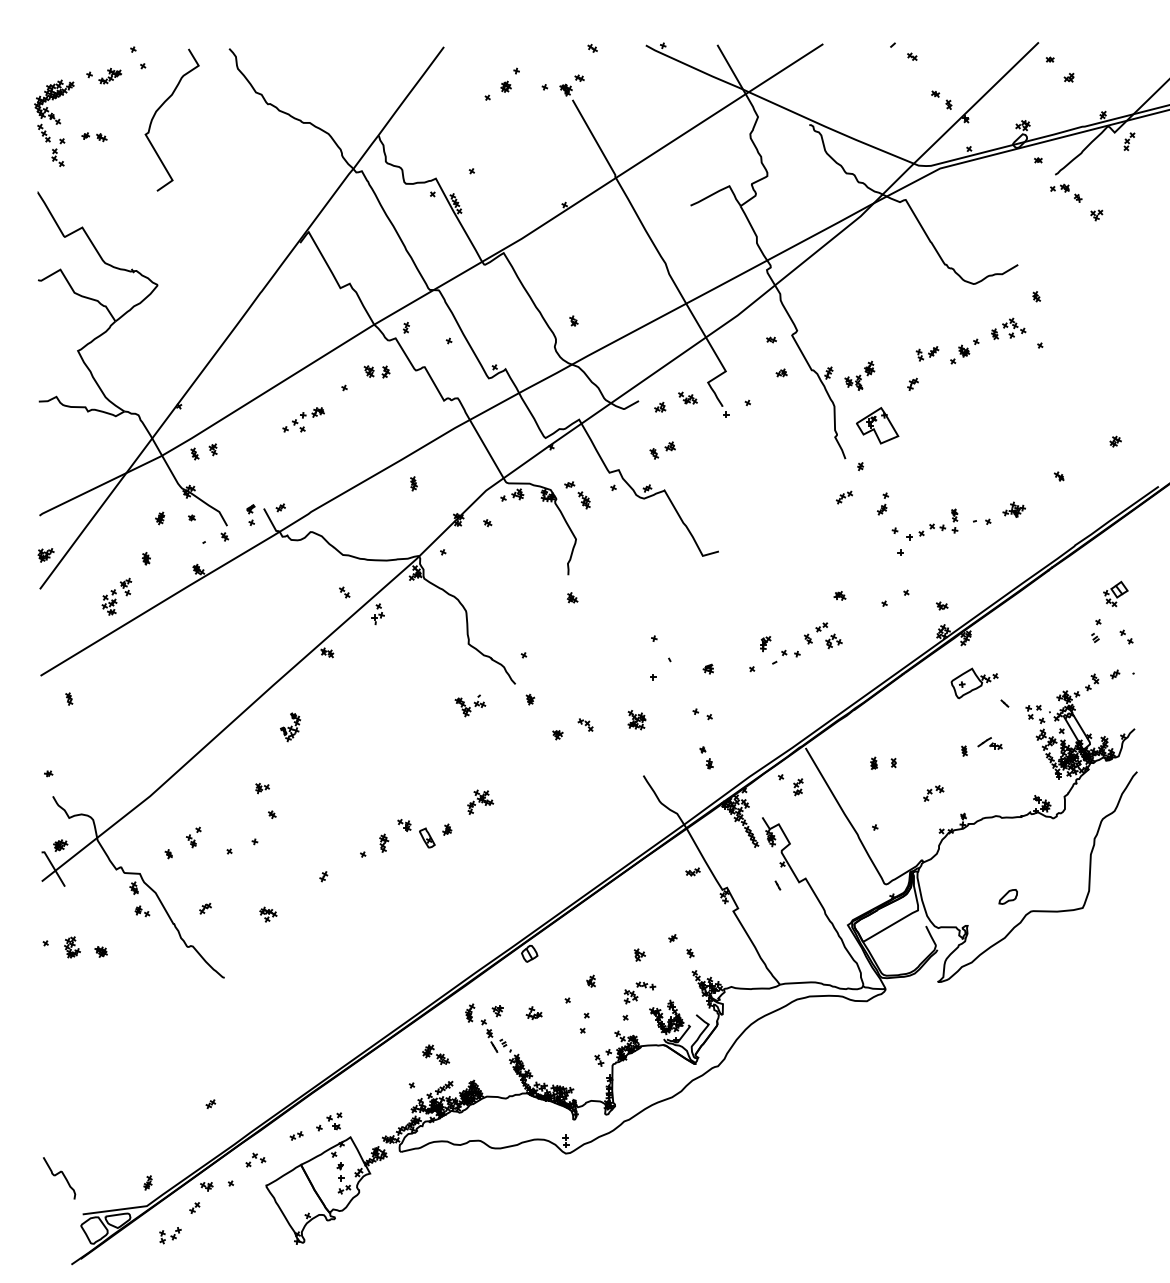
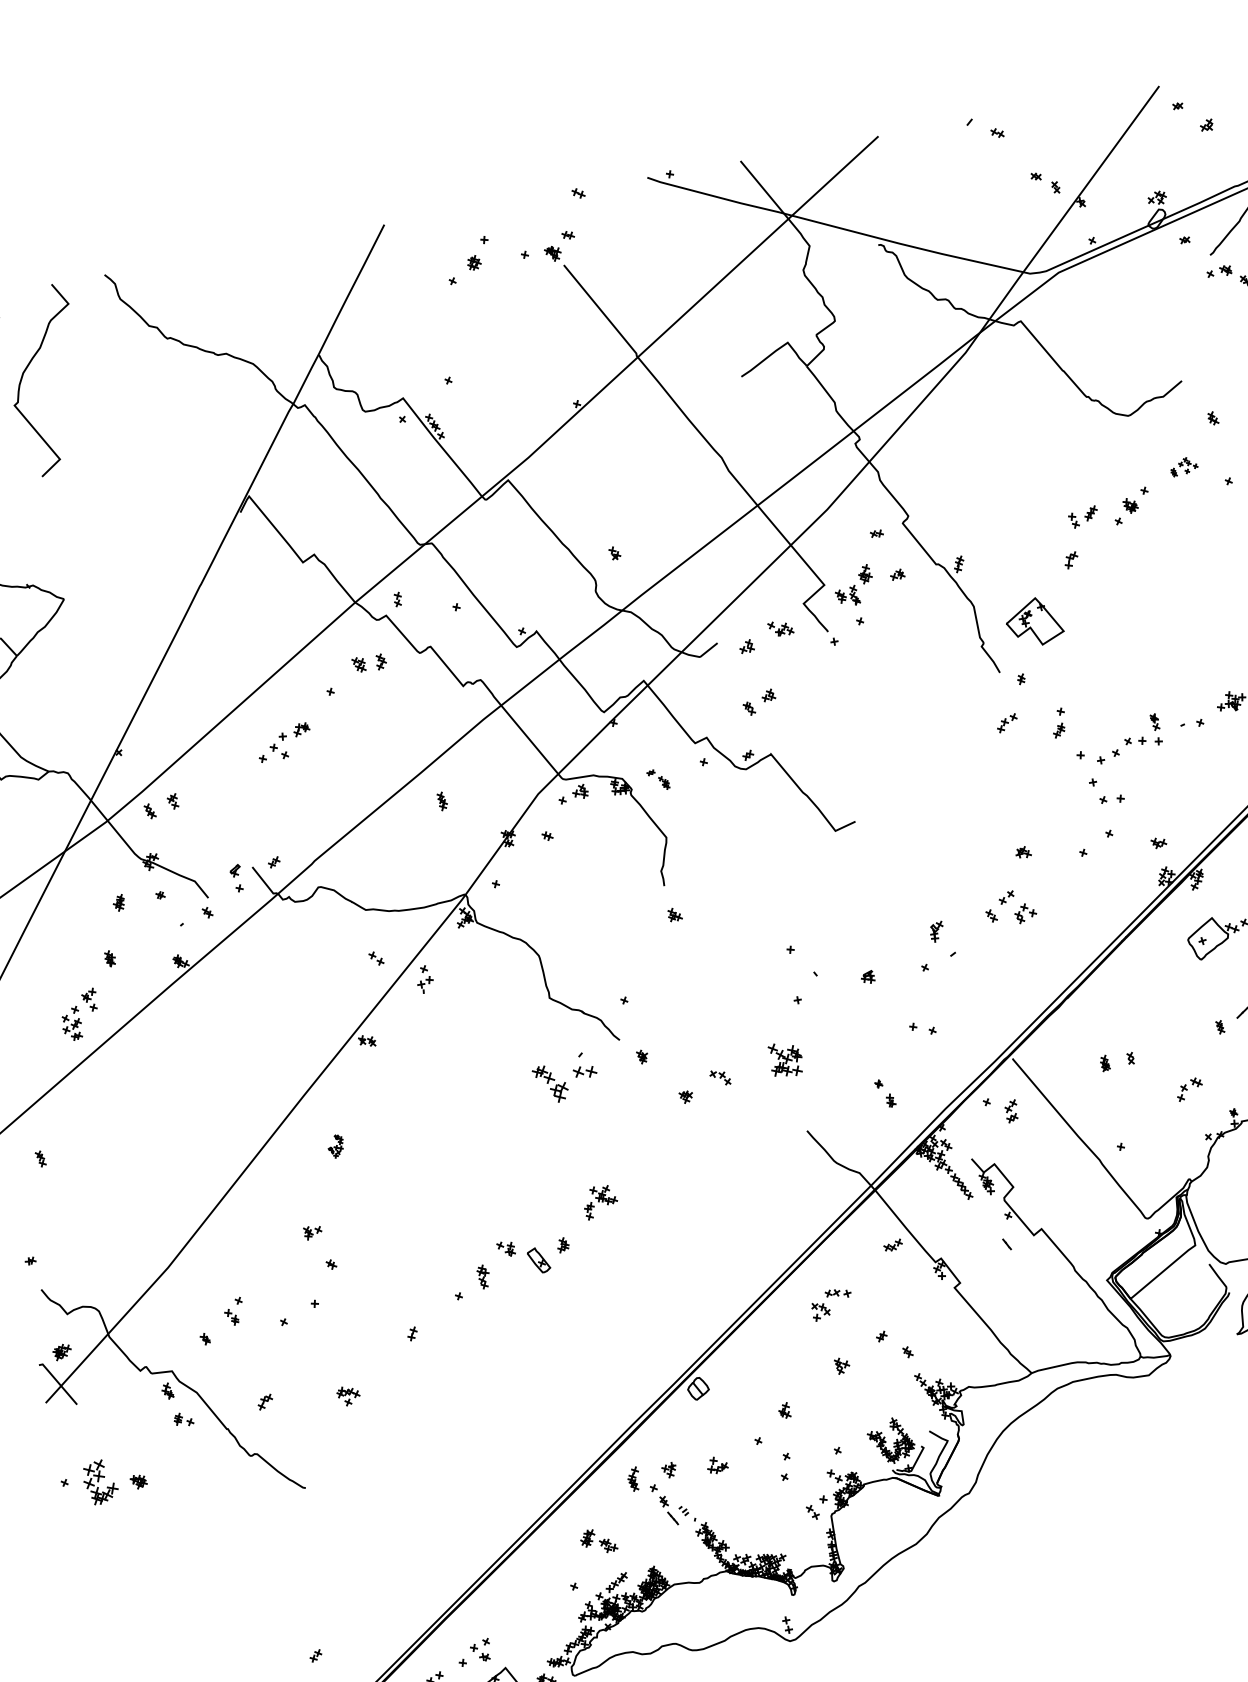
part: (1008, 328) -> (1183, 466), size x0.6
part: (859, 375) -> (853, 585), moved
part: (577, 495) -> (658, 780), size x0.6
part: (790, 653) -> (1111, 799), moved
part: (470, 705) -> (565, 1077), size x1.6
part: (702, 714) -> (922, 1029), moved
part: (636, 720) -> (785, 1060), size x1.4
part: (290, 727) -> (335, 1146), size x0.6
part: (72, 947) -> (100, 1482), size x1.6
part: (639, 992) -> (831, 1303), moved

